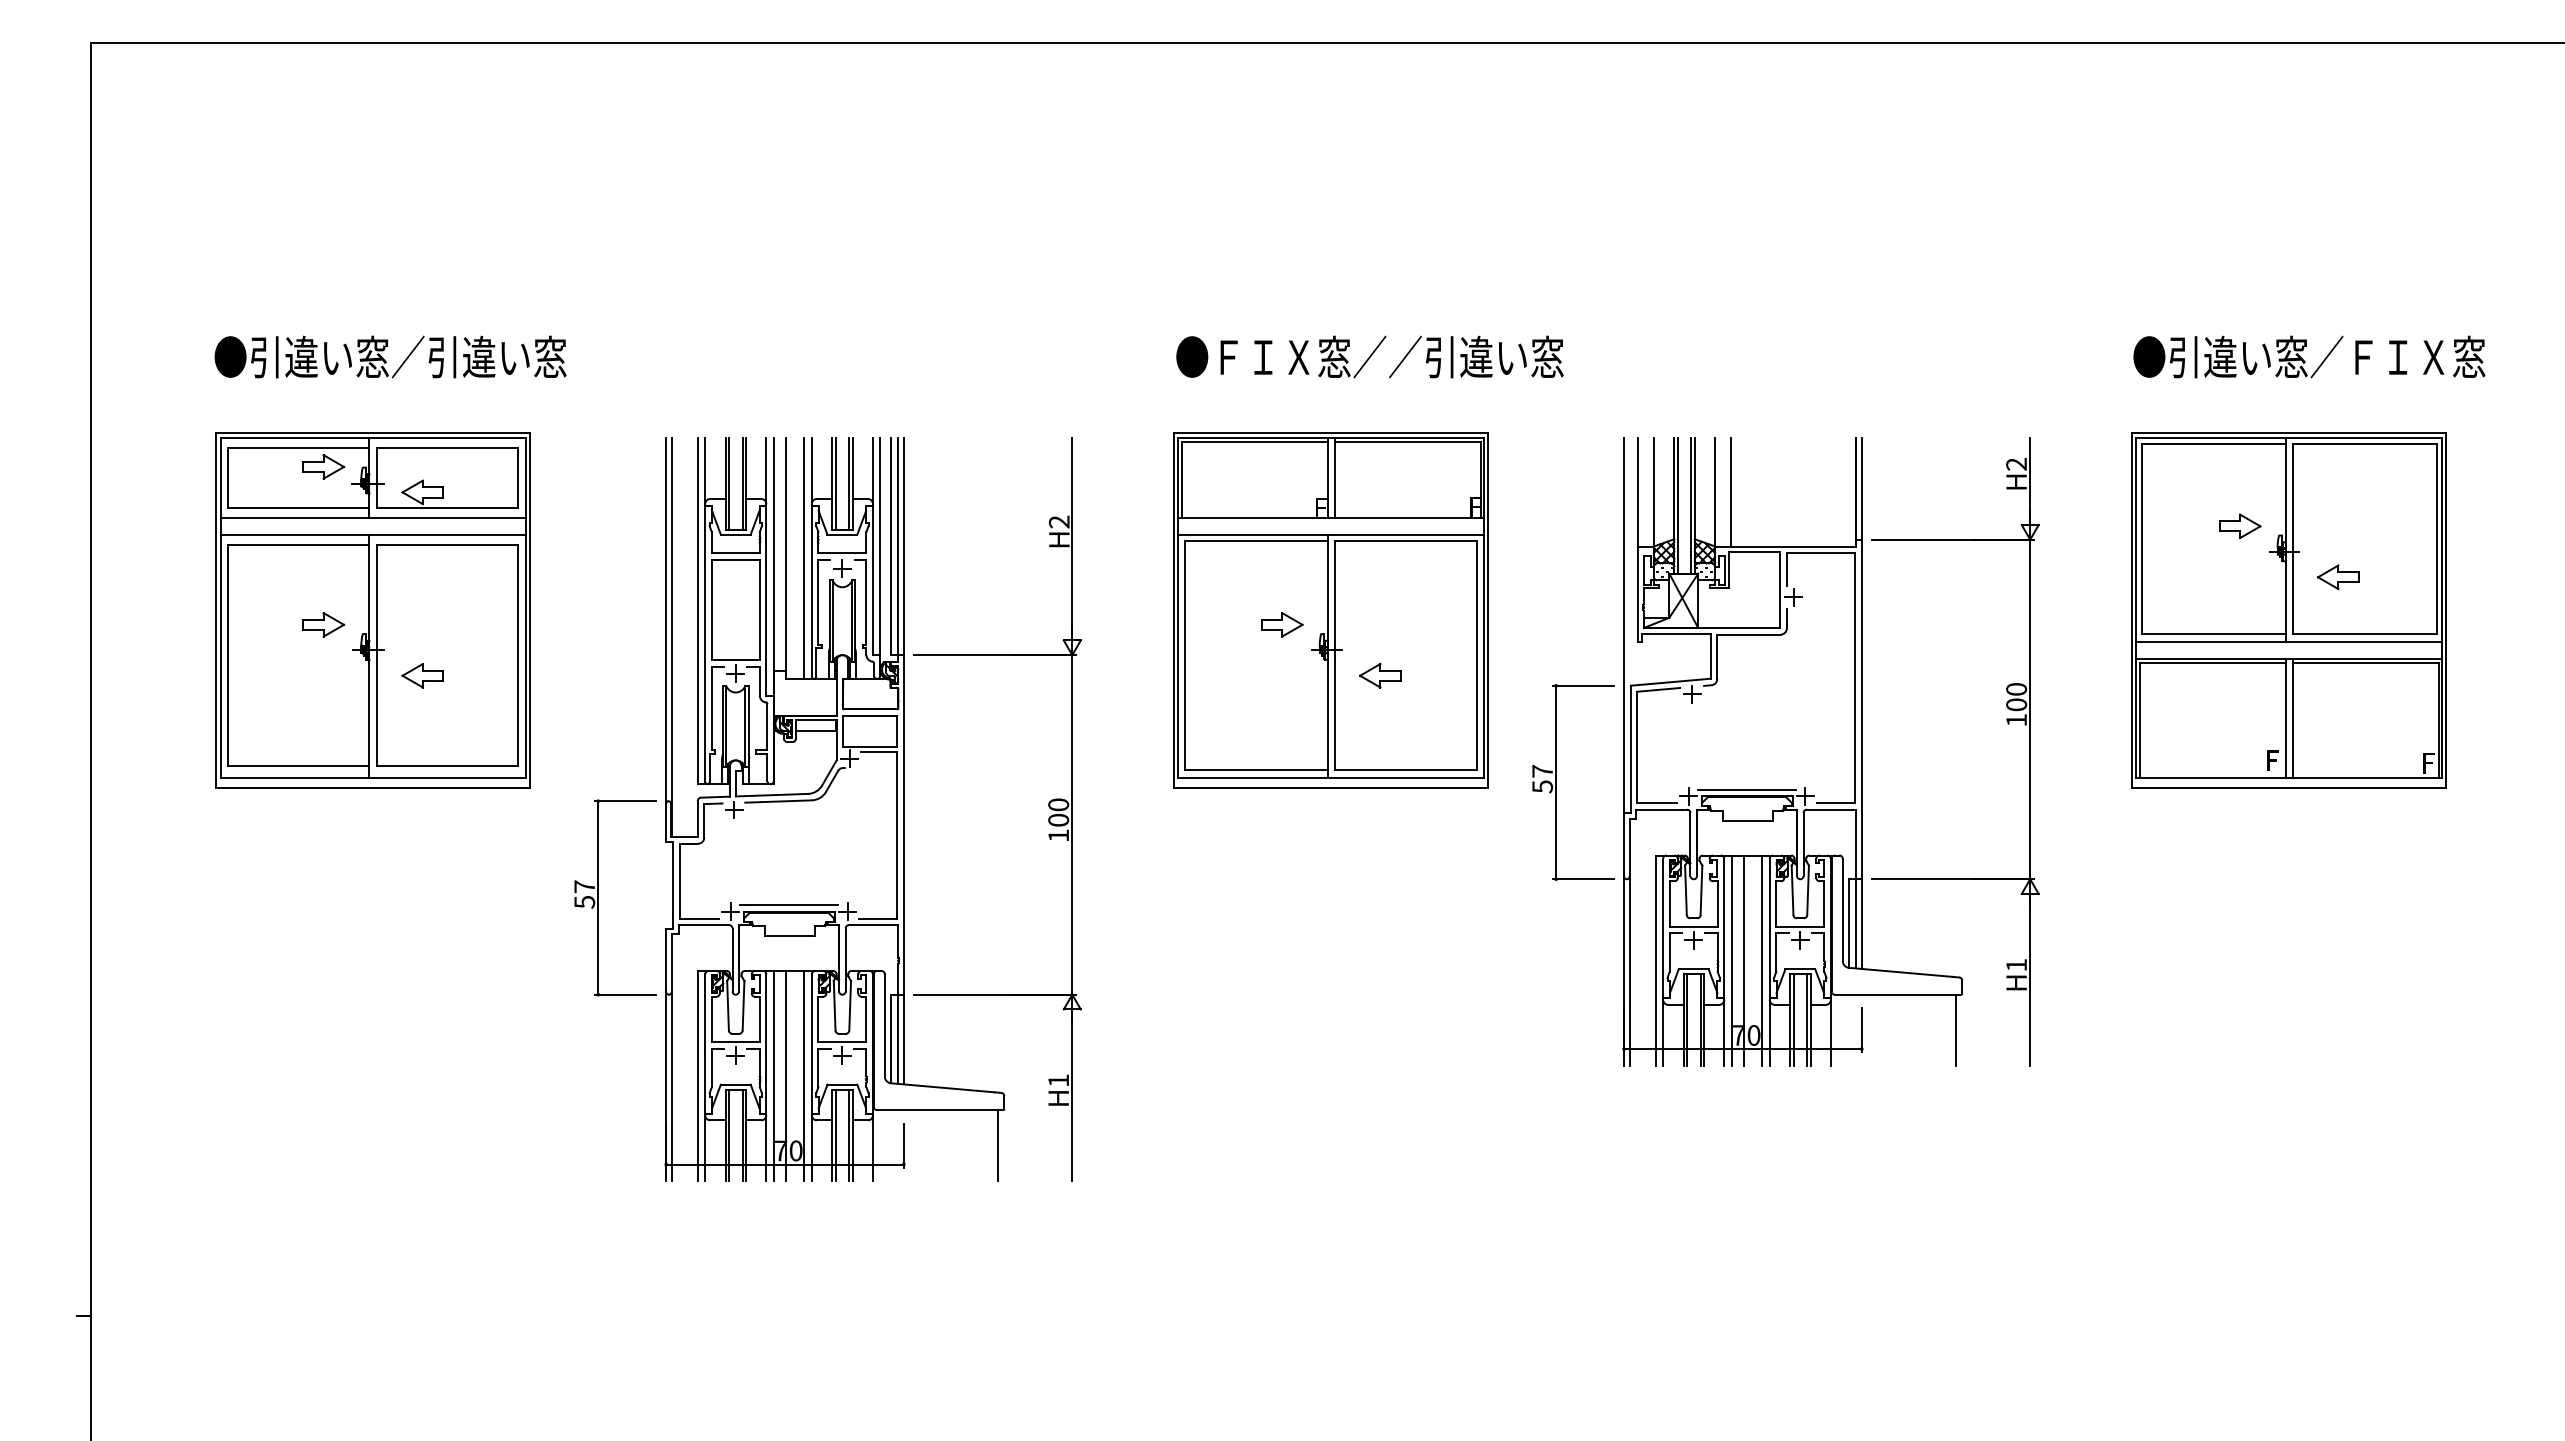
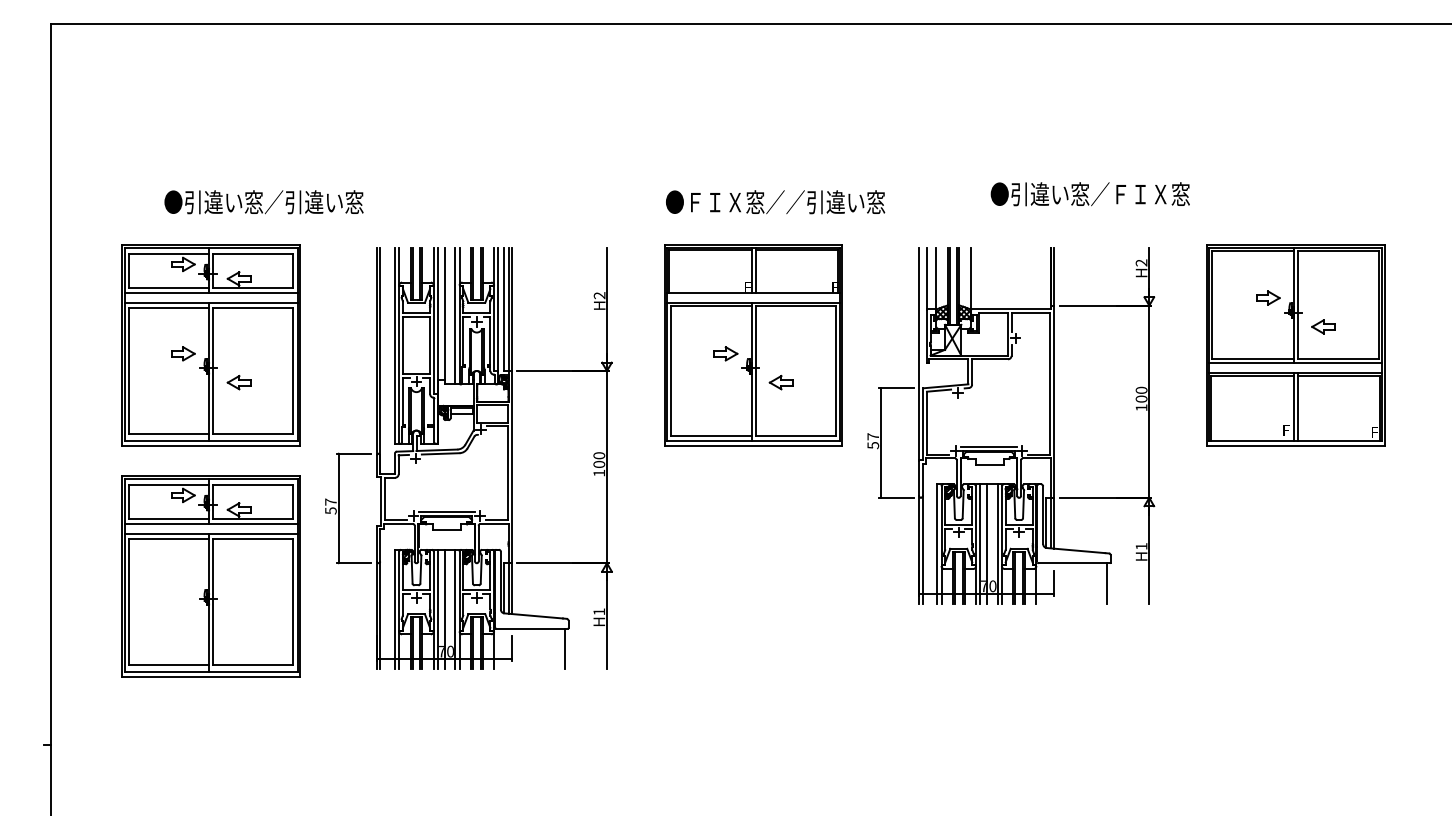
text: (389, 357) -> (263, 202), moved
text: (2307, 357) -> (1089, 194), moved
line: (1730, 491) -> (979, 278), removed
part: (371, 1018) -> (210, 576), added

